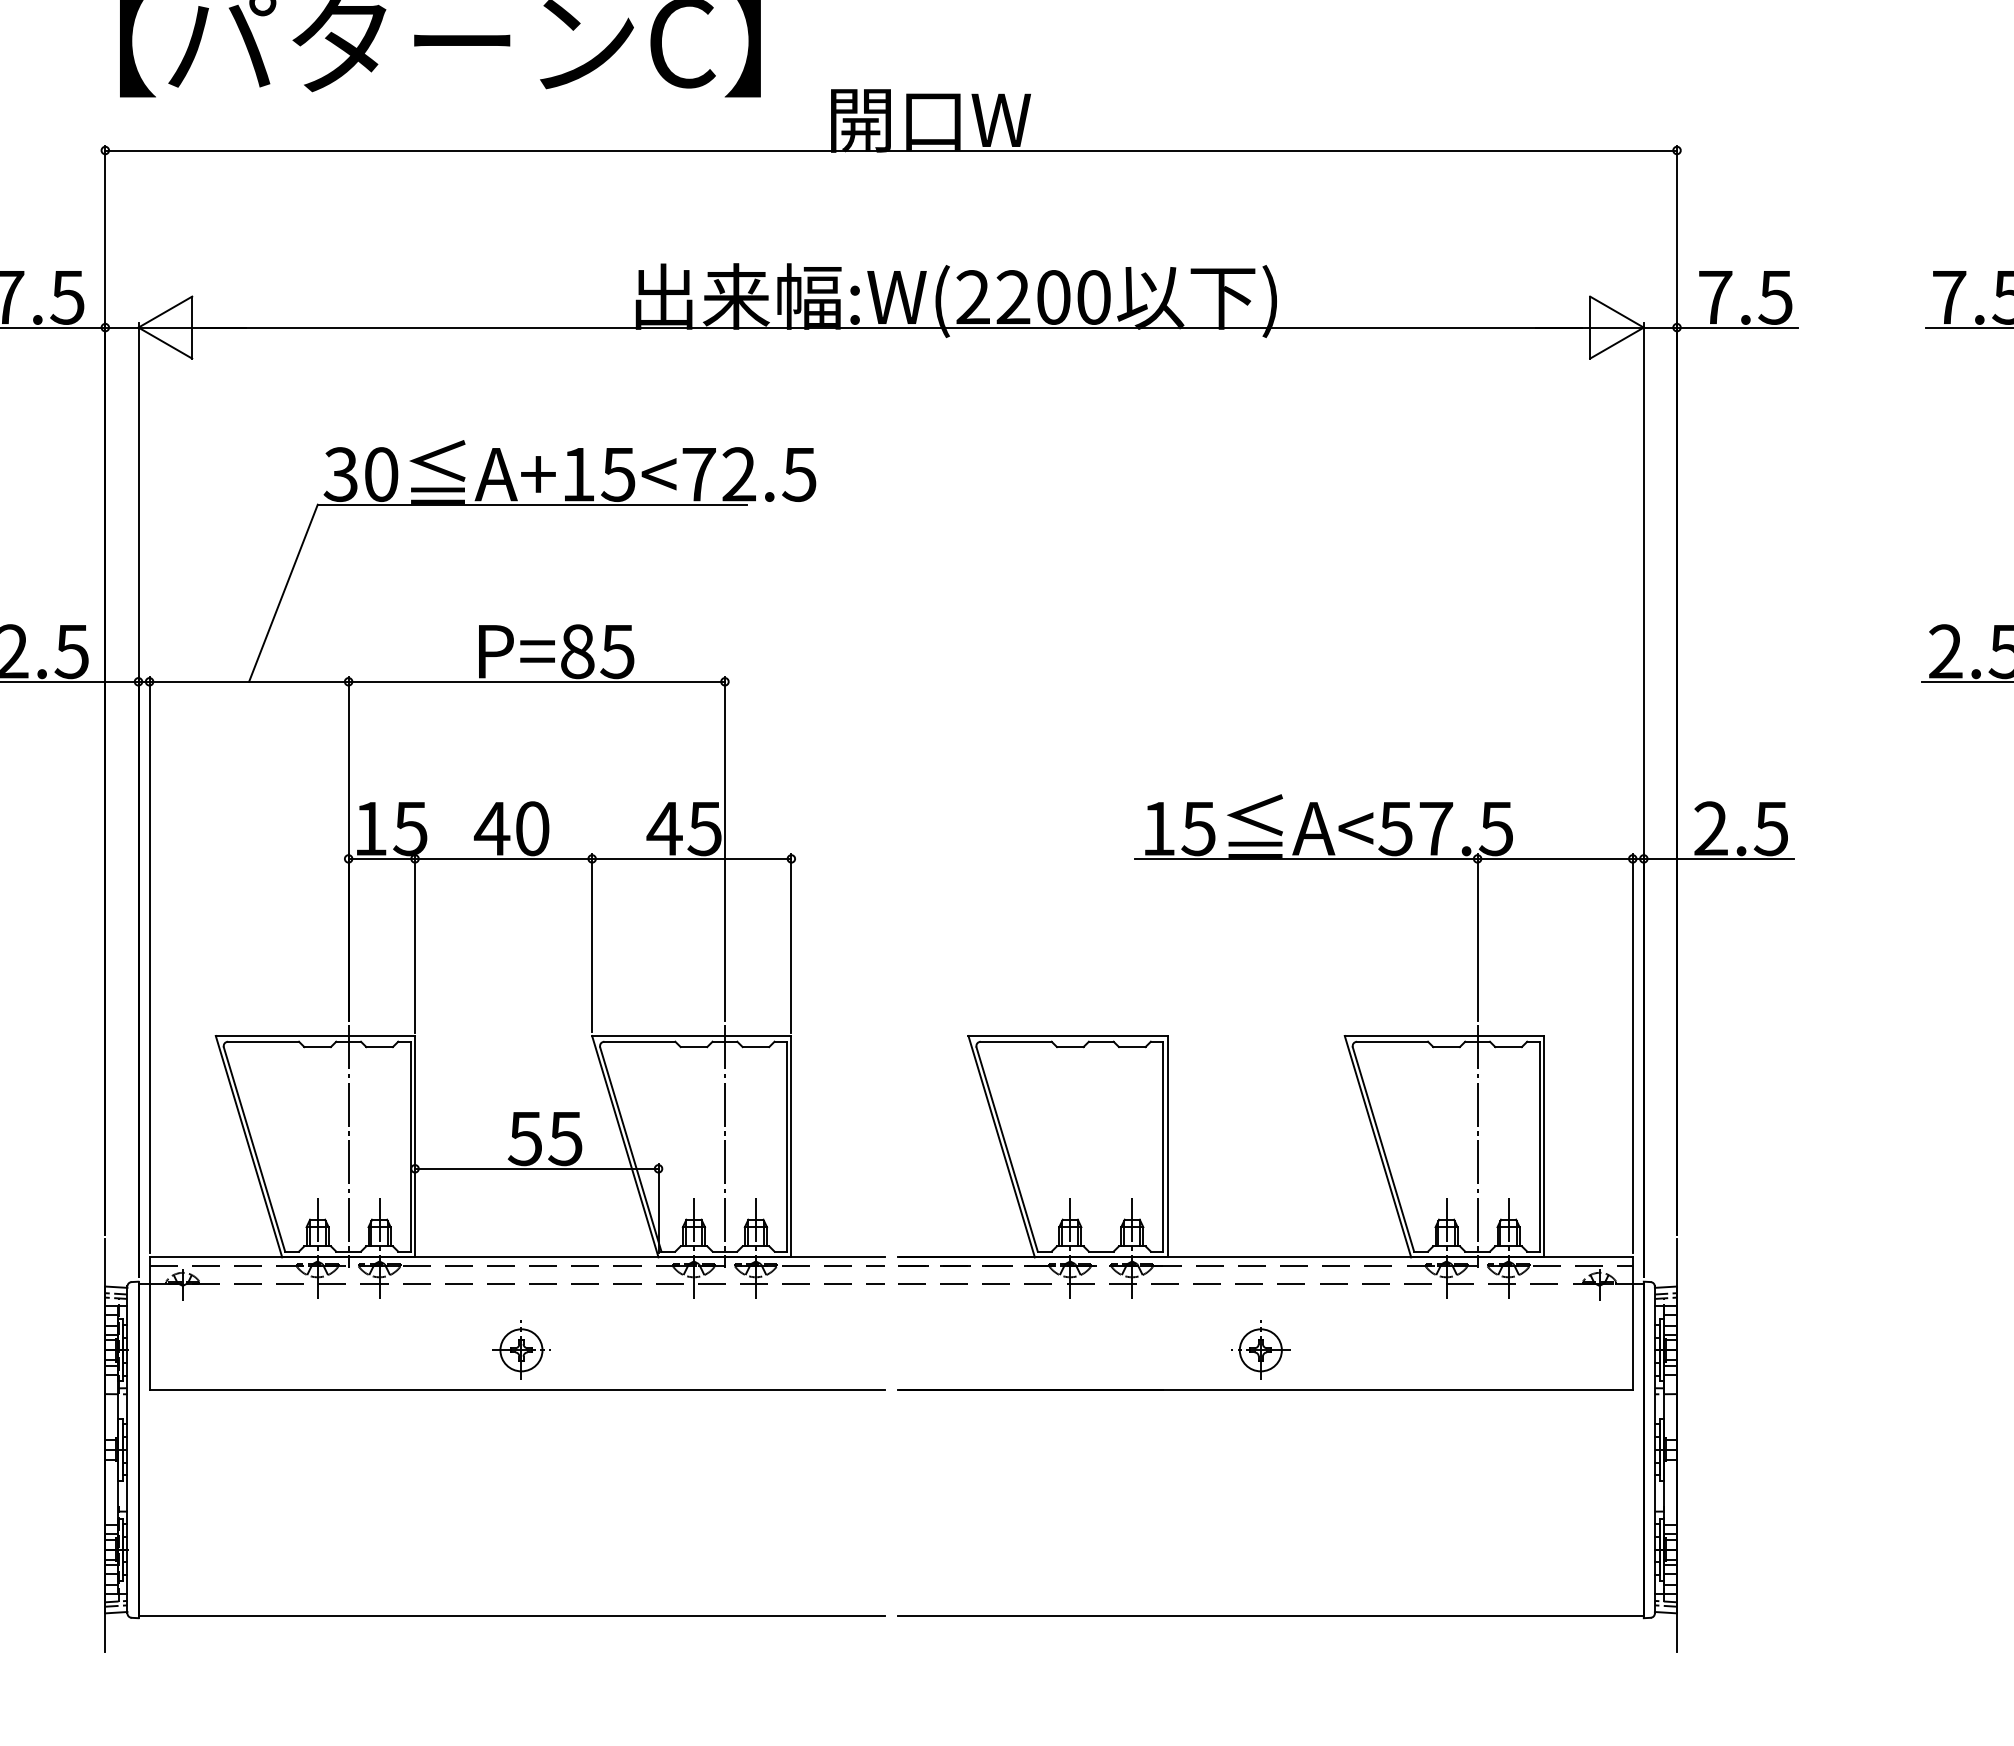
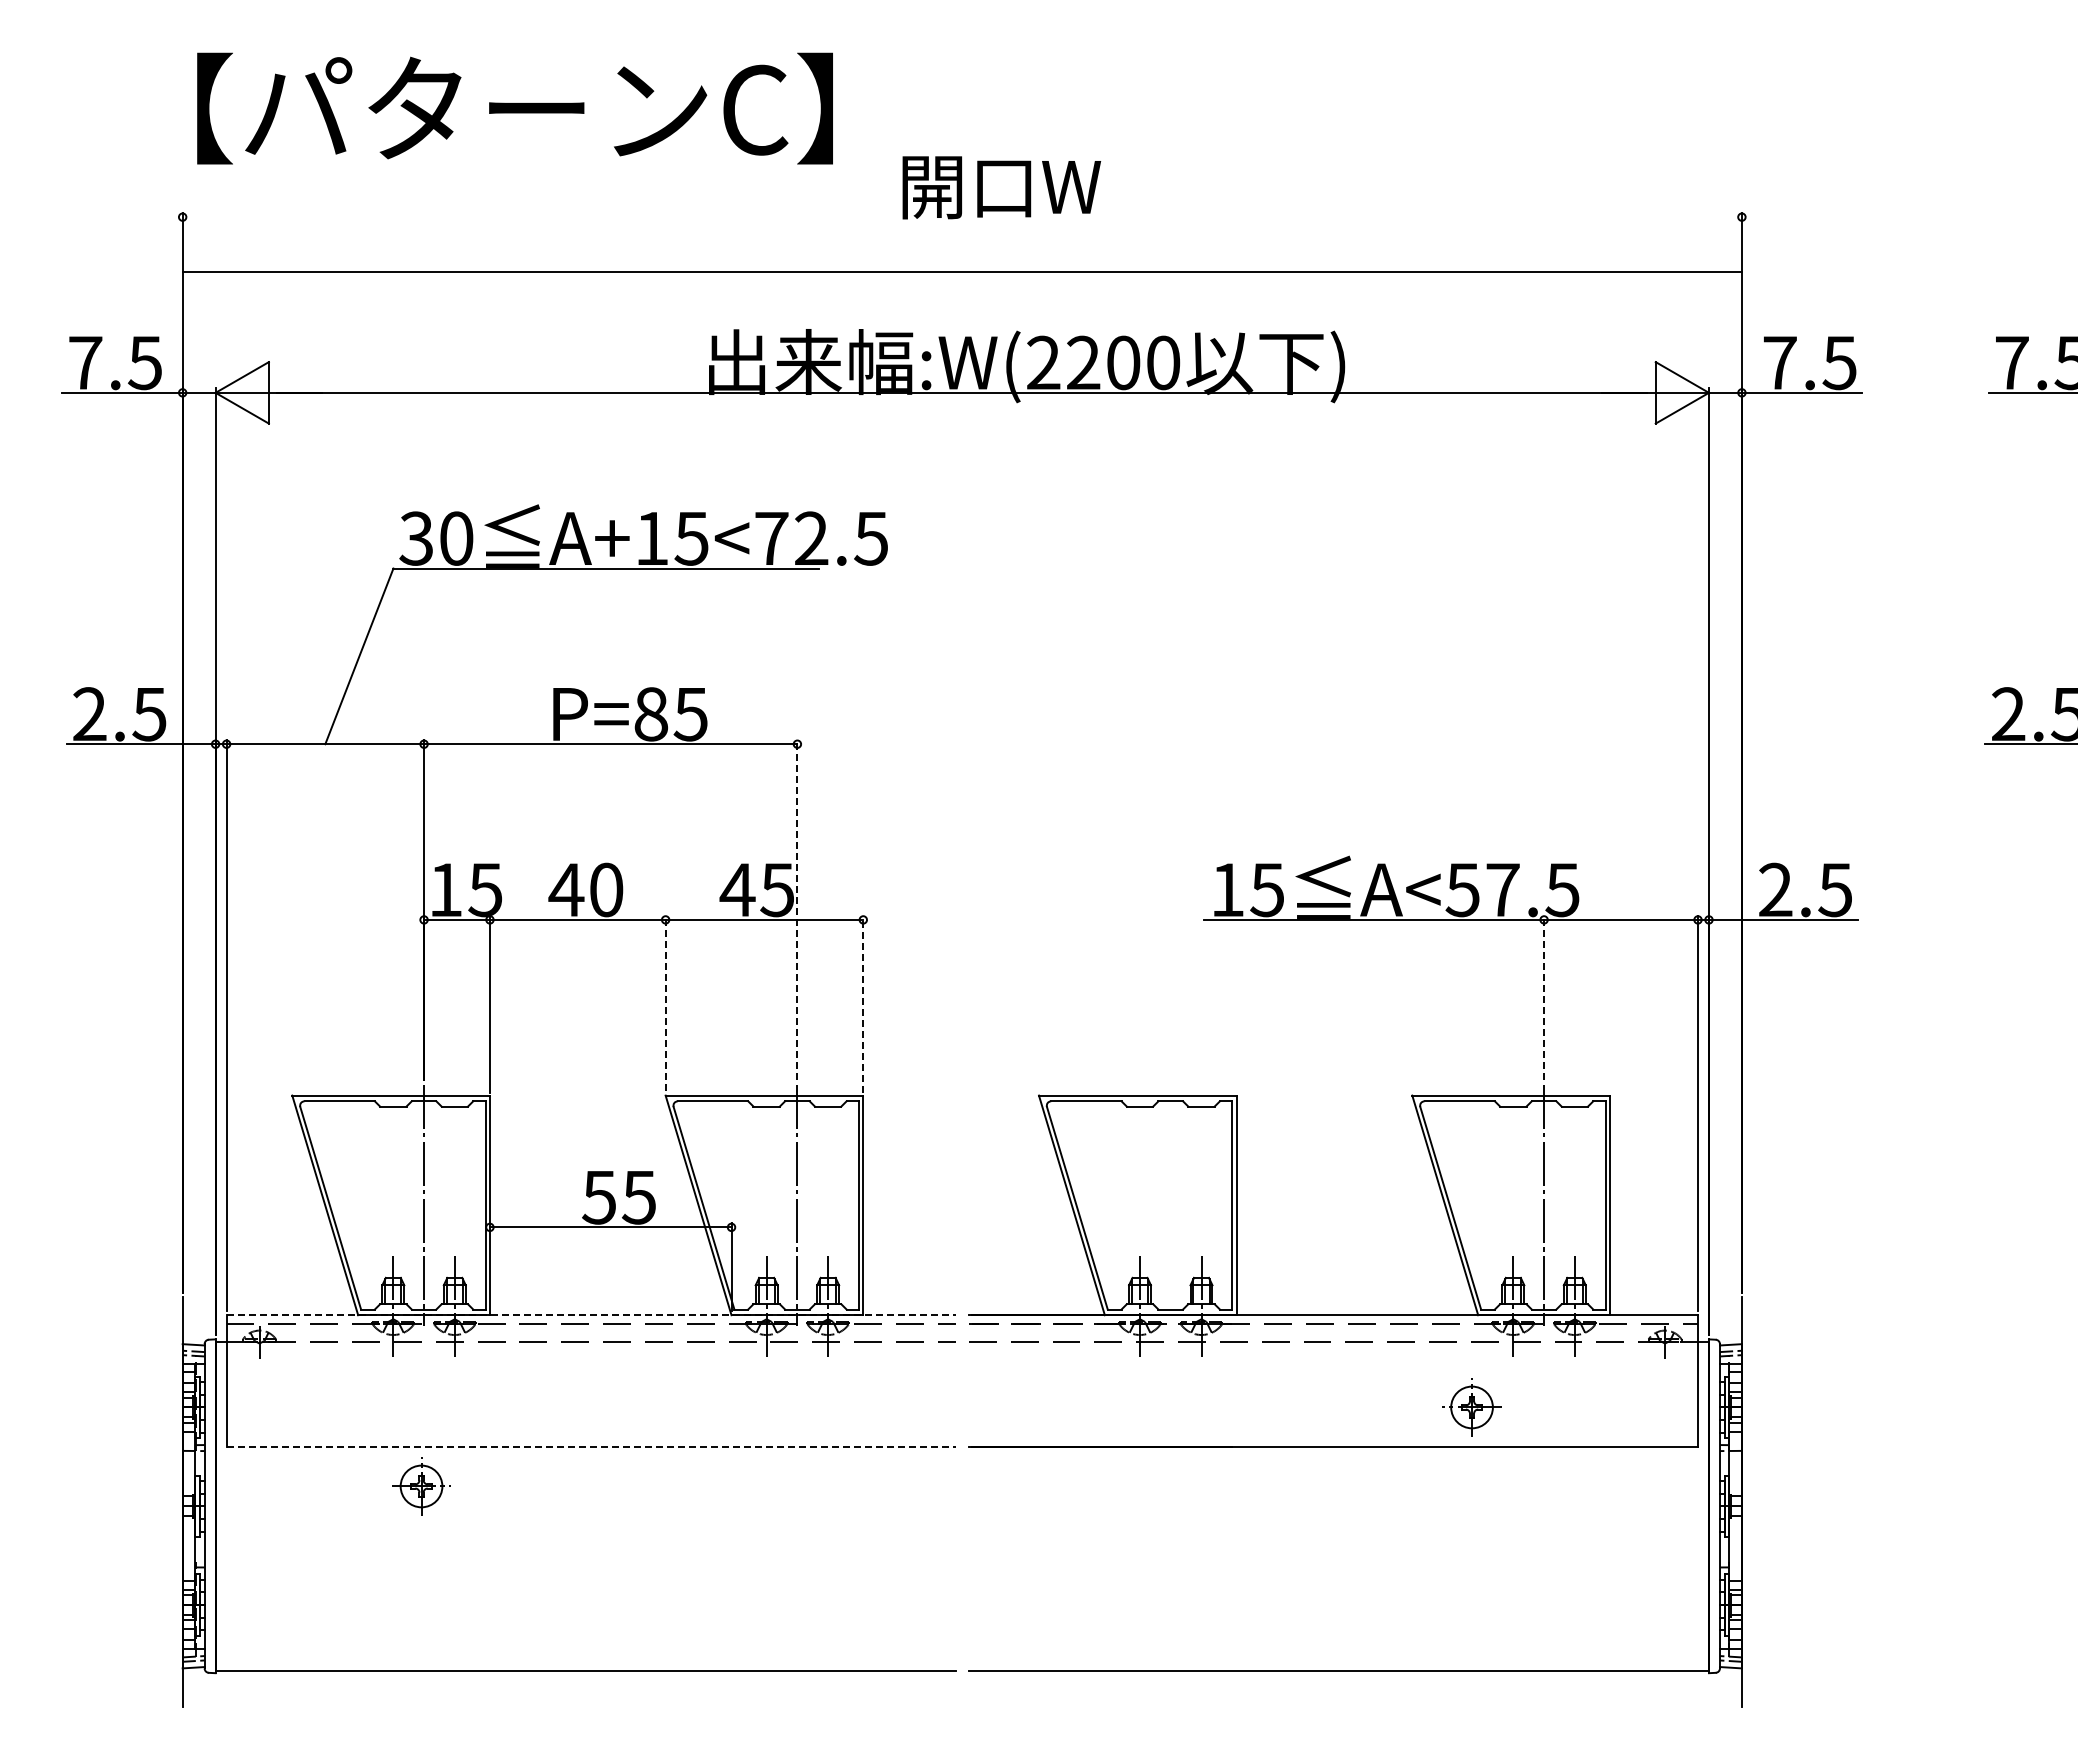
line: (890, 150) -> (961, 272), moved
line: (725, 848) -> (797, 909), solid -> dashed
line: (1478, 937) -> (1544, 997), solid -> dashed
line: (591, 943) -> (665, 1003), solid -> dashed
line: (791, 944) -> (863, 1004), solid -> dashed
line: (517, 1257) -> (591, 1315), solid -> dashed
part: (521, 1350) -> (421, 1486), moved
part: (1260, 1350) -> (1471, 1407), moved
line: (517, 1389) -> (591, 1446), solid -> dashed

